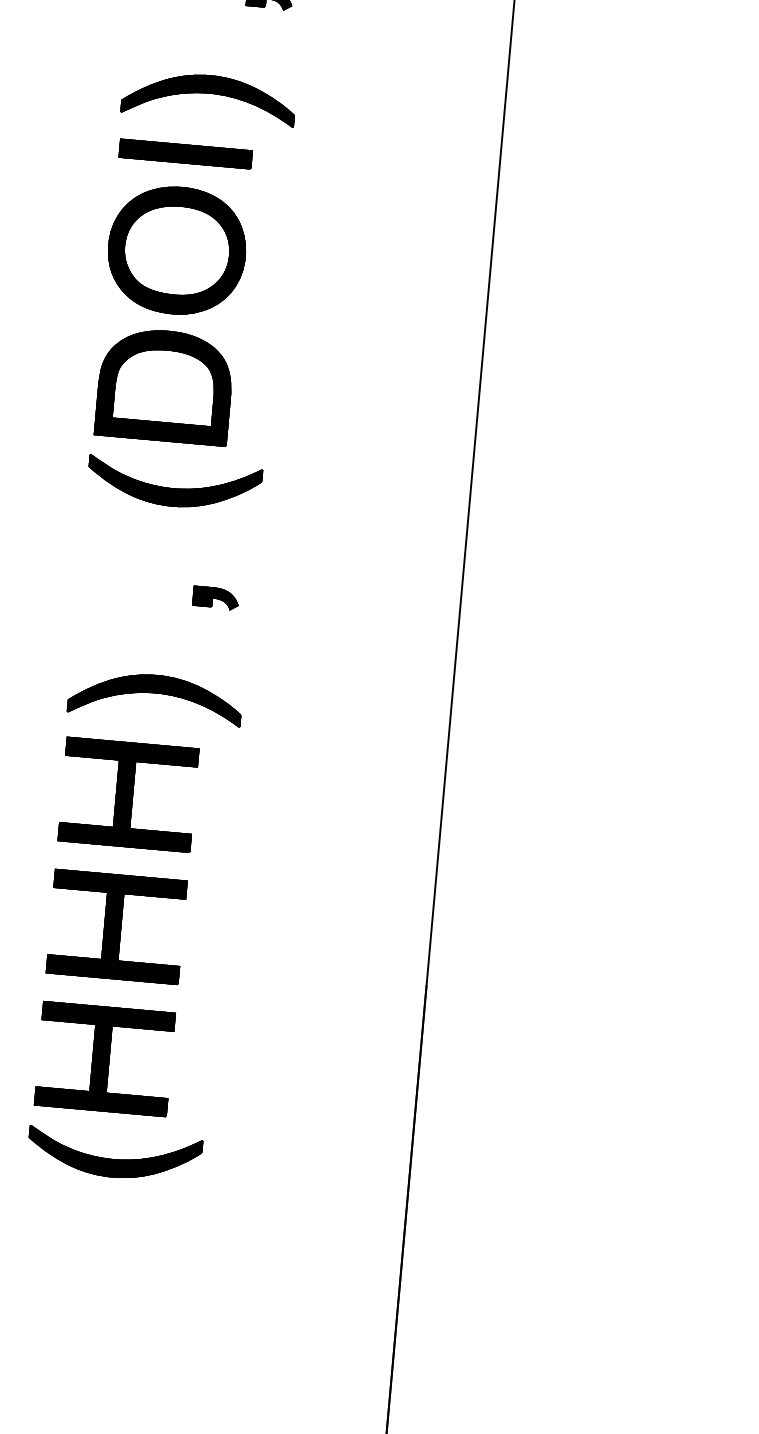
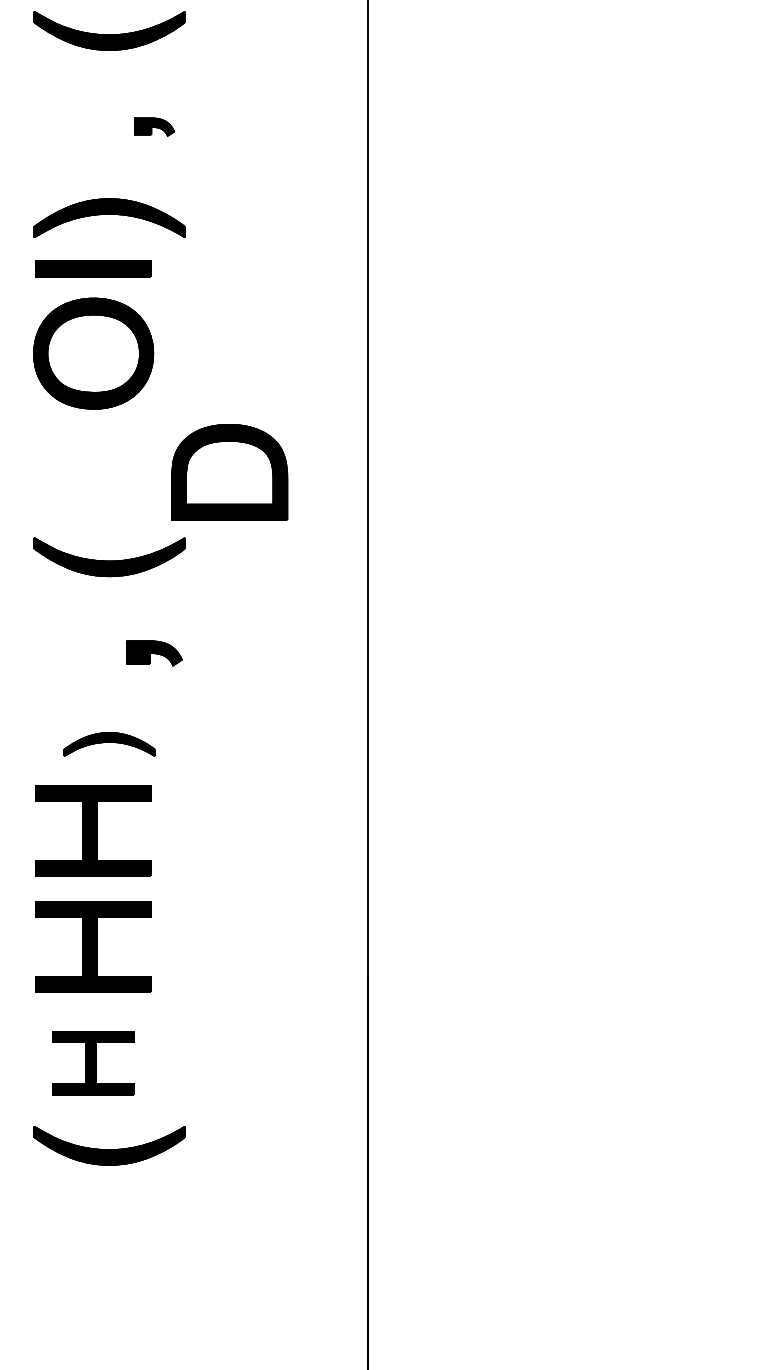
part: (164, 386) -> (229, 472), moved
part: (216, 597) -> (154, 652), size x1.4
part: (155, 697) -> (109, 744), size x0.6
part: (104, 1058) -> (93, 1062), size x0.7

